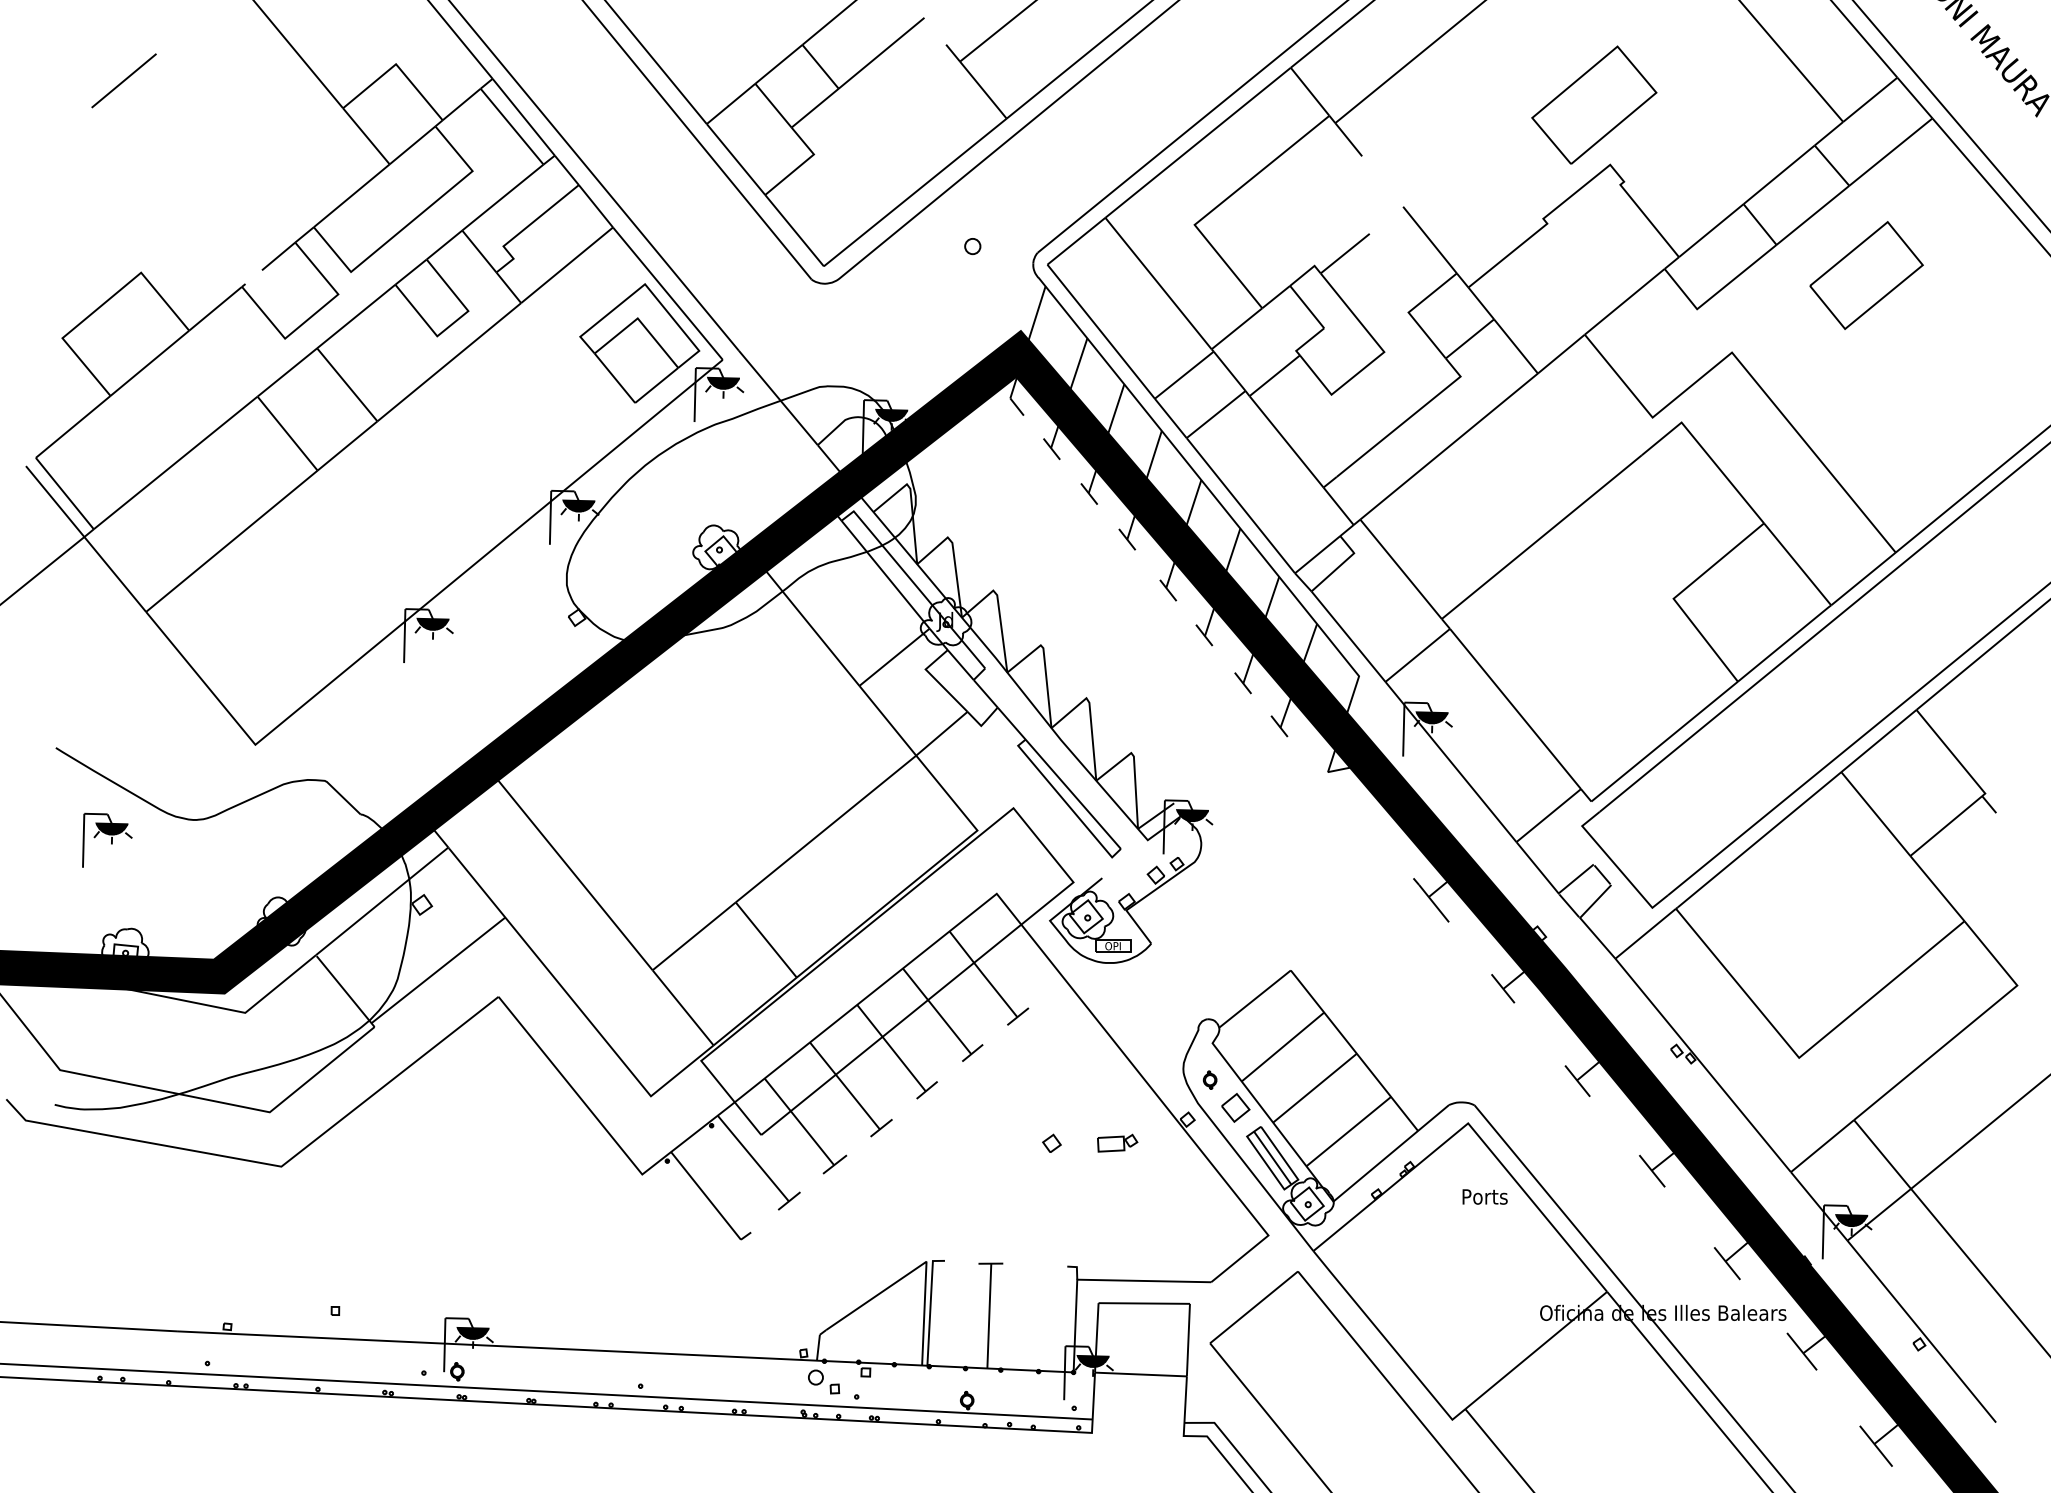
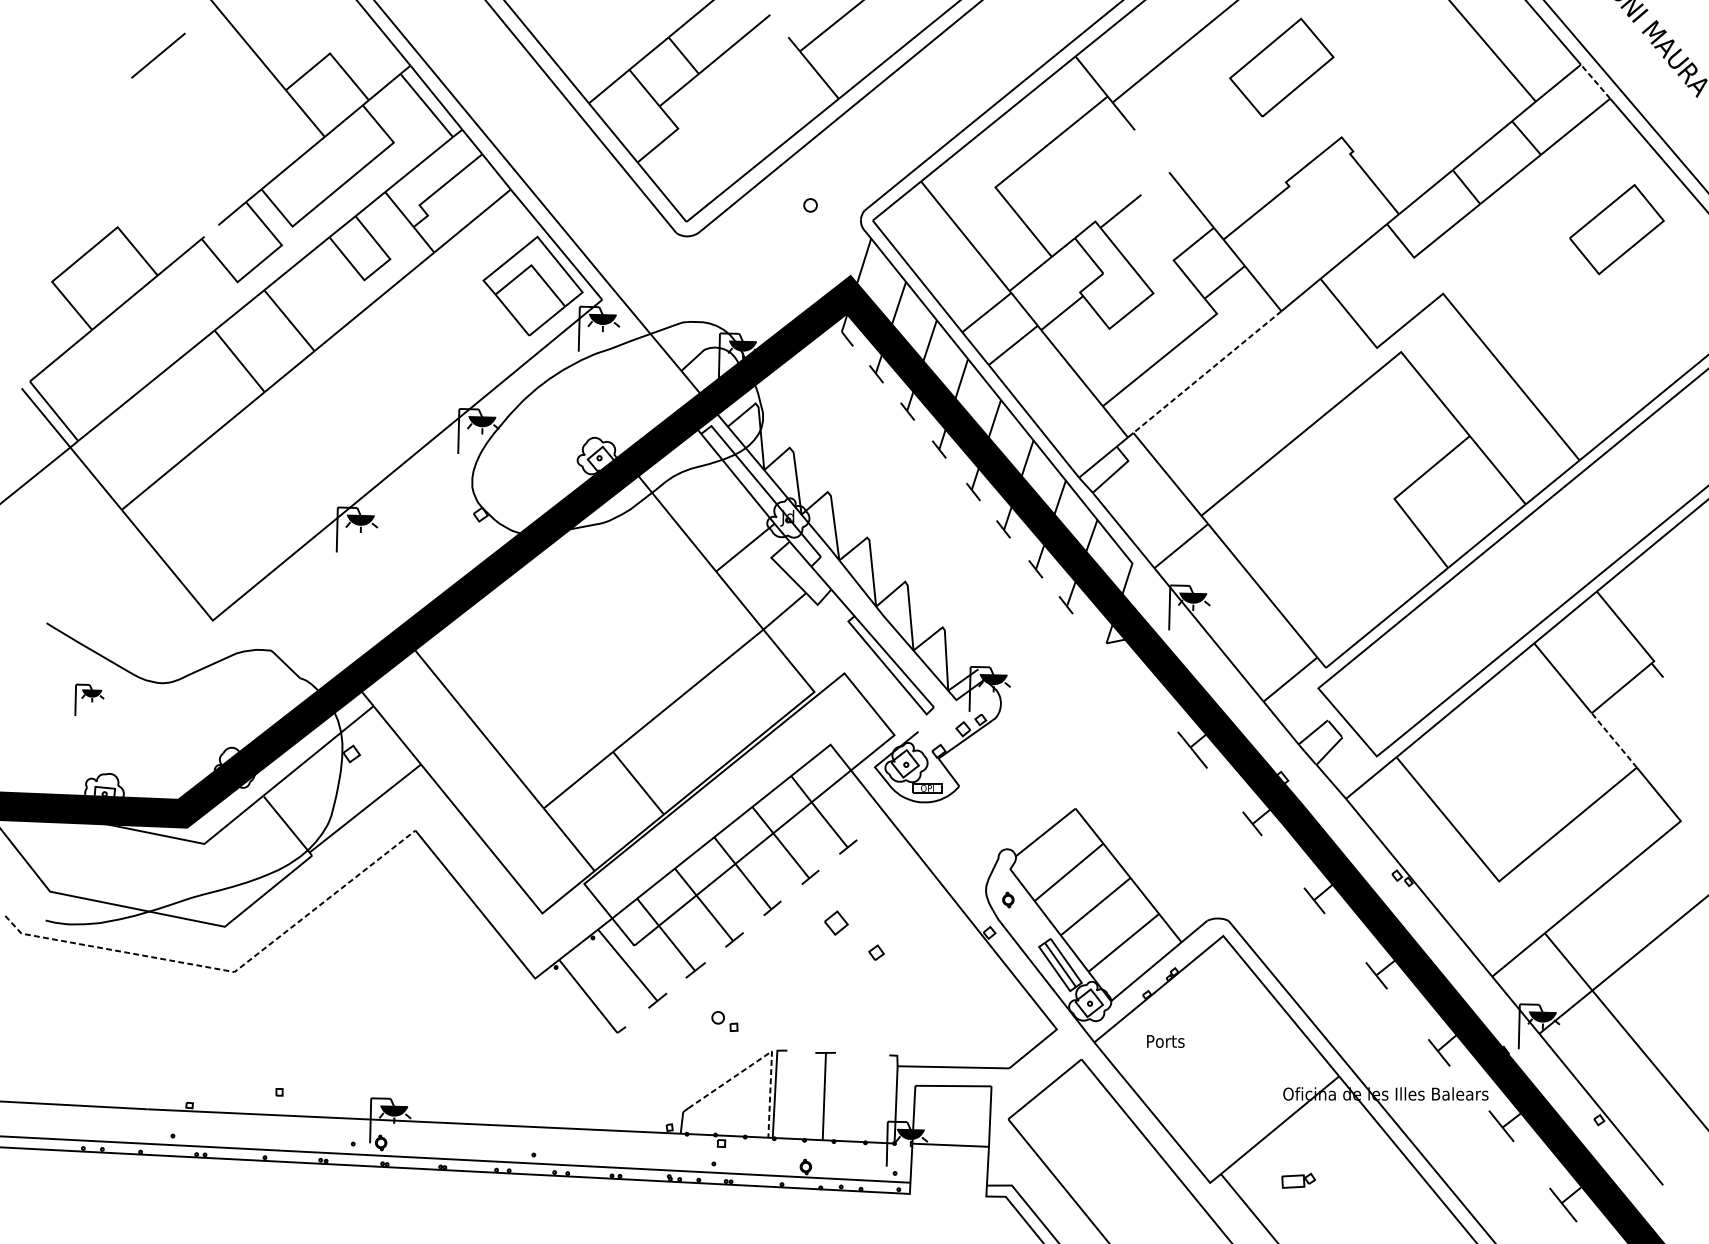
line: (123, 80) -> (157, 55), moved
line: (1914, 98) -> (1595, 82), solid -> dashed
part: (1594, 104) -> (1281, 67), moved
part: (1866, 275) -> (1616, 229), moved
line: (1449, 446) -> (1207, 372), solid -> dashed
part: (107, 839) -> (89, 699), size x0.7
line: (1937, 888) -> (1614, 740), solid -> dashed
part: (1235, 1107) -> (836, 922), moved
part: (1117, 1142) -> (1298, 1180), moved
line: (275, 1165) -> (229, 971), solid -> dashed
text: (1484, 1196) -> (1165, 1041), moved
line: (919, 1266) -> (766, 1055), solid -> dashed
part: (824, 1381) -> (725, 1021), moved

